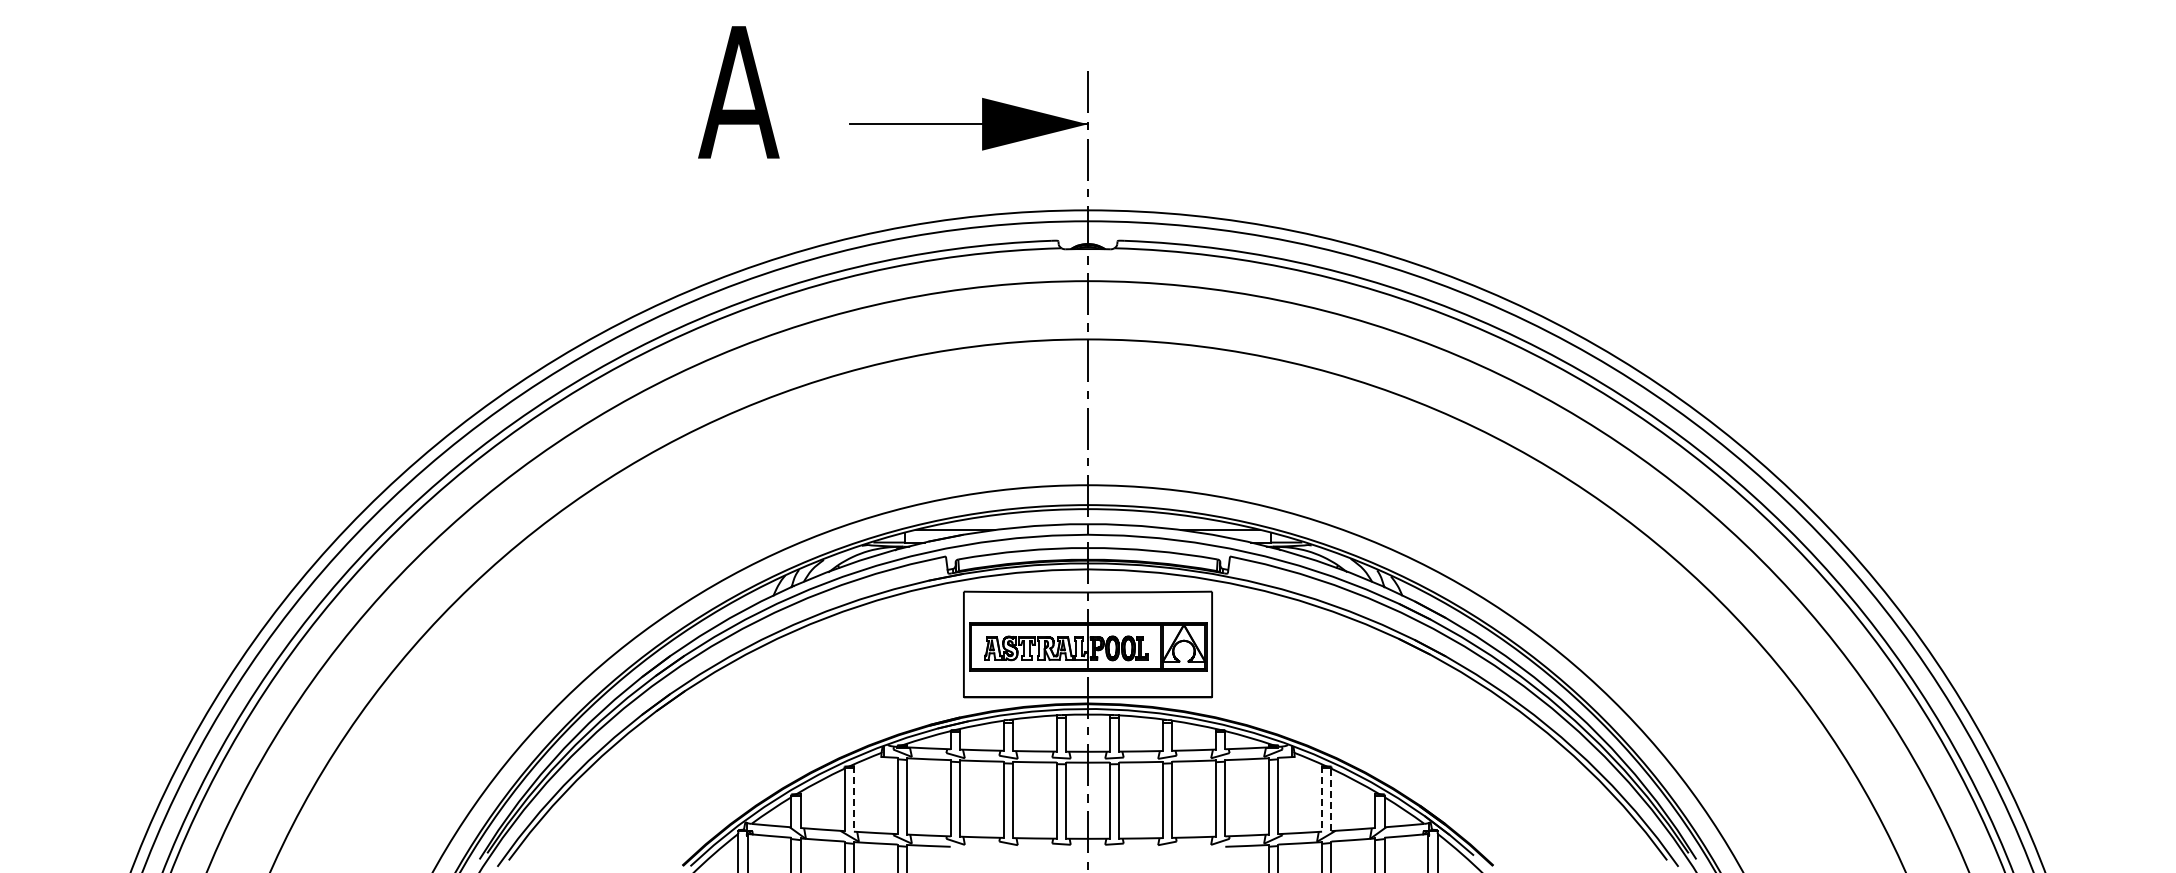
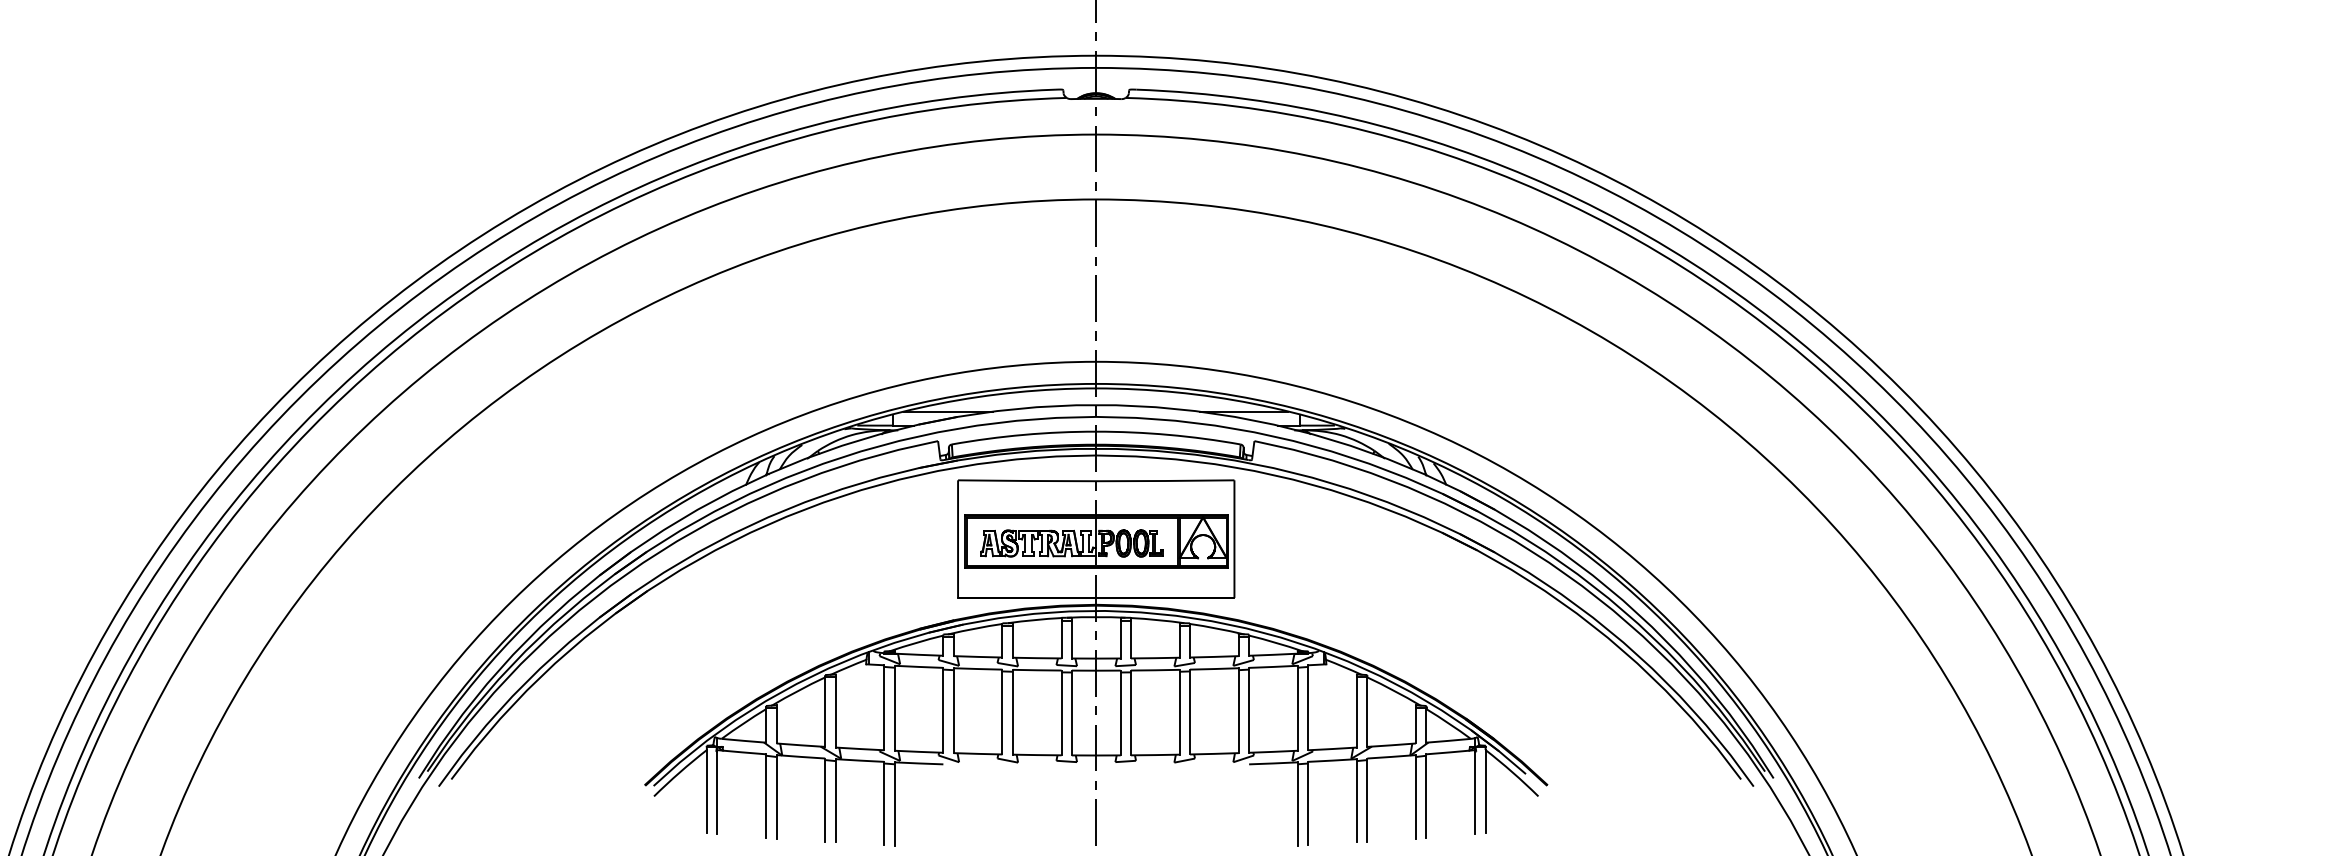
line: (853, 798) -> (835, 710), dashed -> solid
line: (1322, 798) -> (1357, 710), dashed -> solid
line: (1331, 800) -> (1367, 712), dashed -> solid

